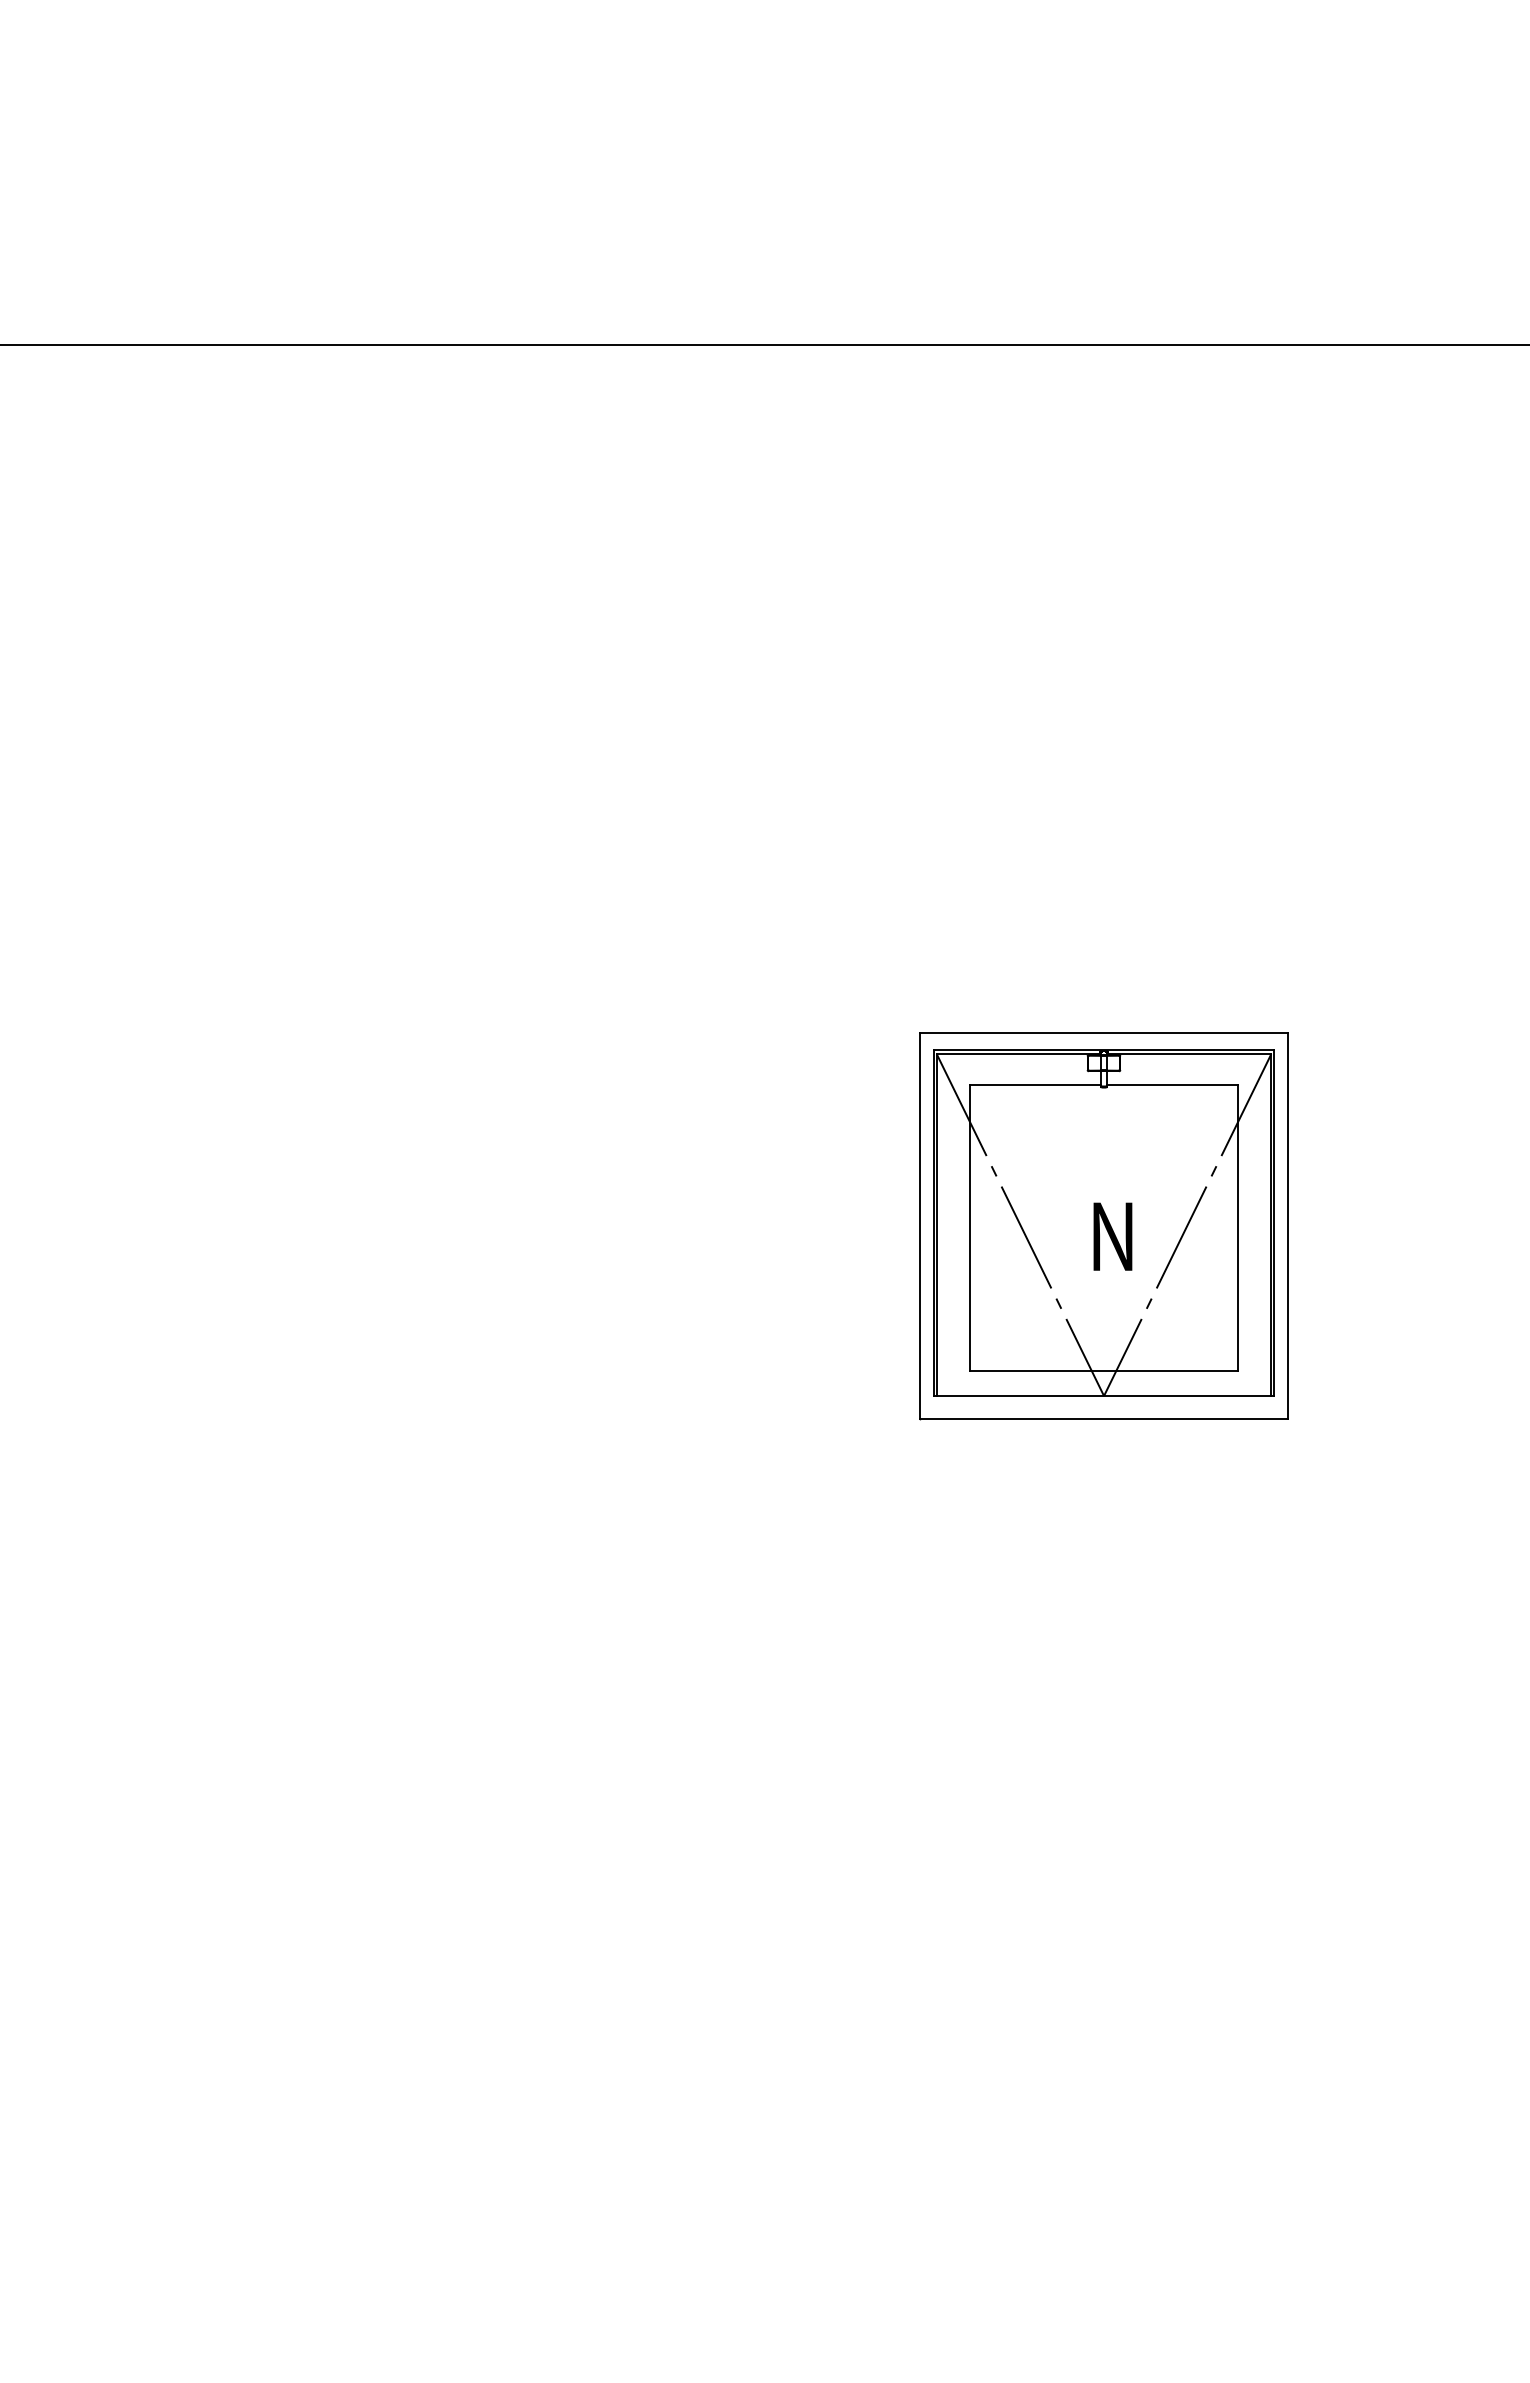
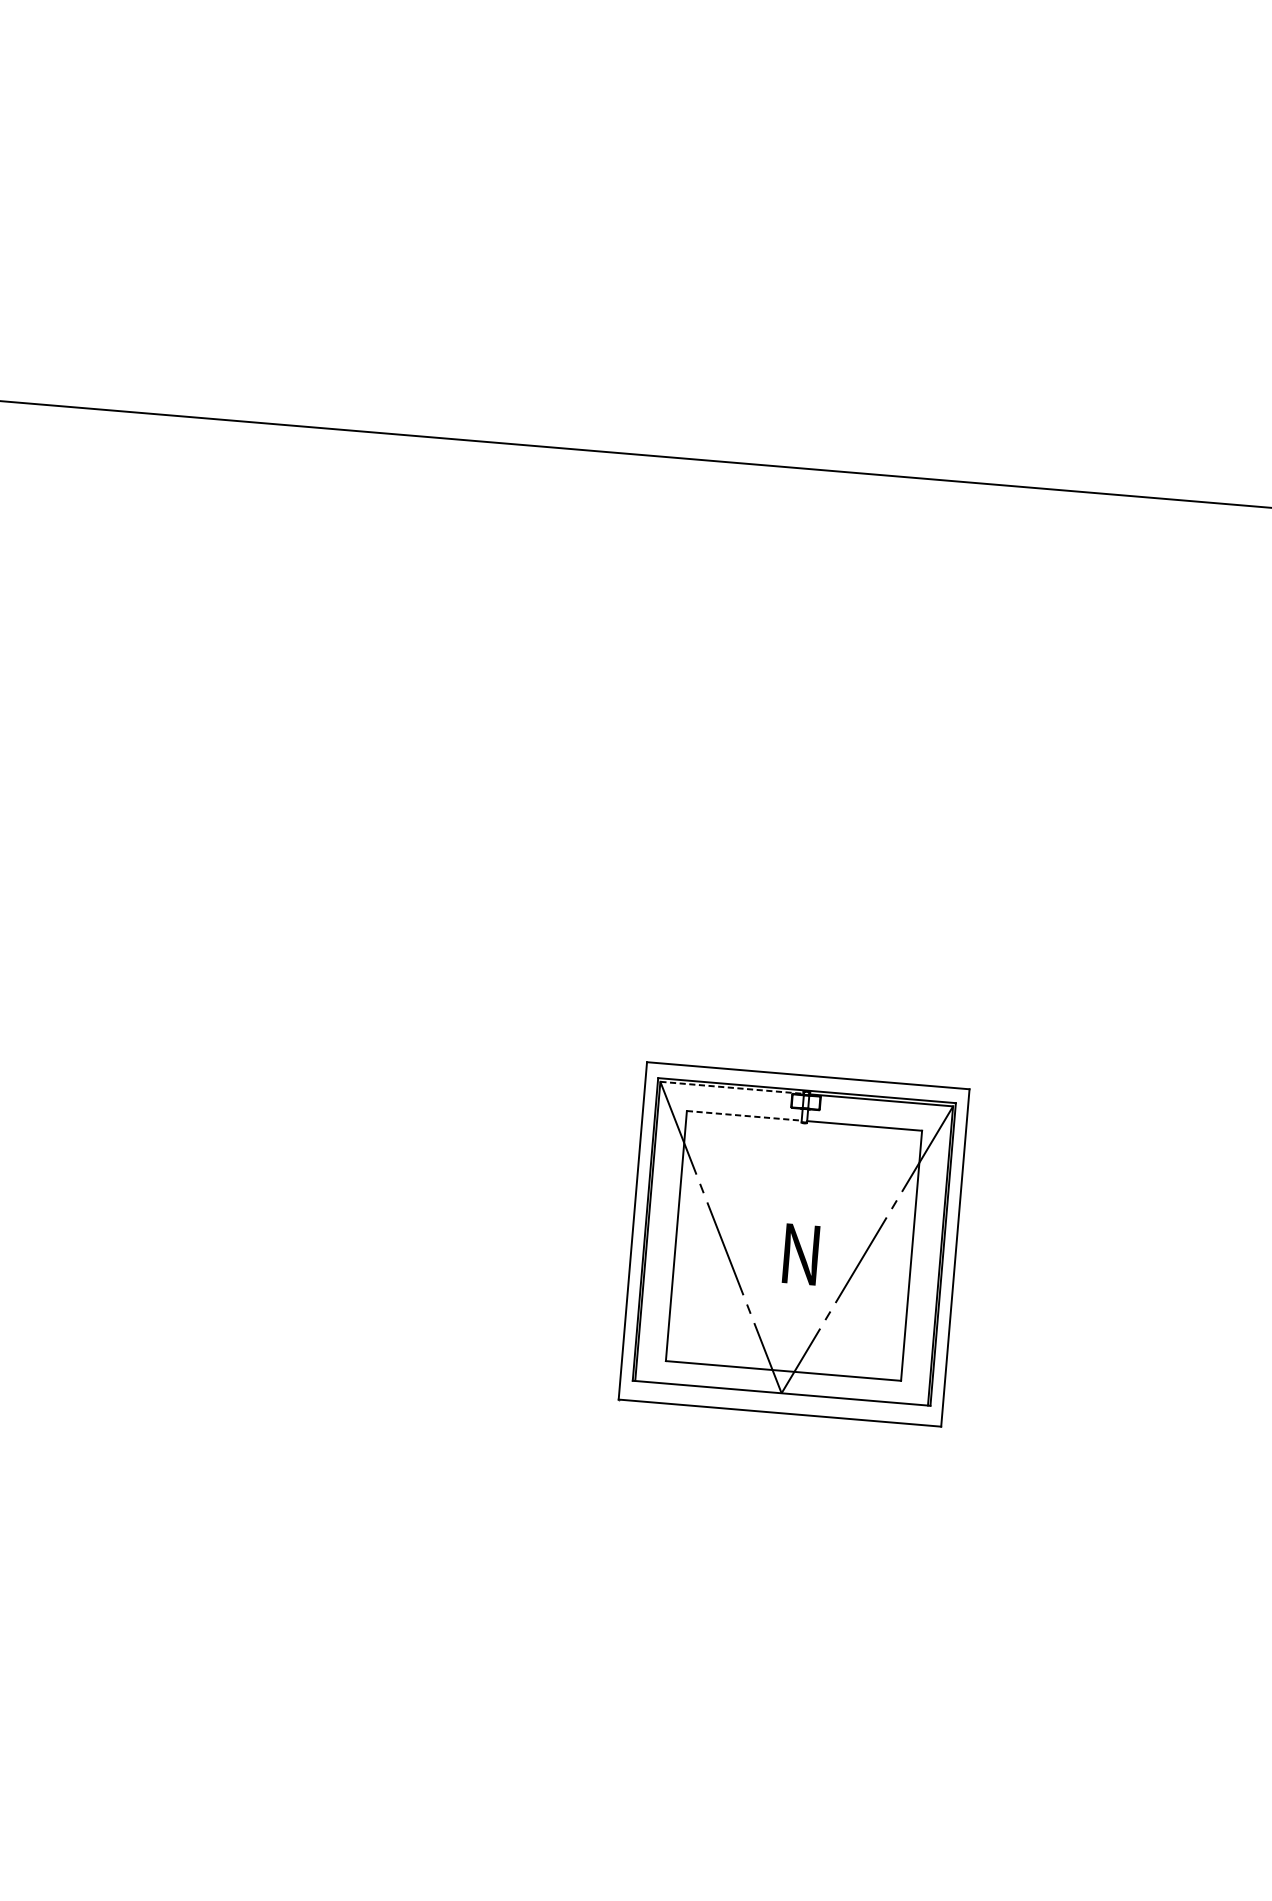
line: (1019, 1054) -> (732, 1088), solid -> dashed
line: (1035, 1084) -> (744, 1115), solid -> dashed

